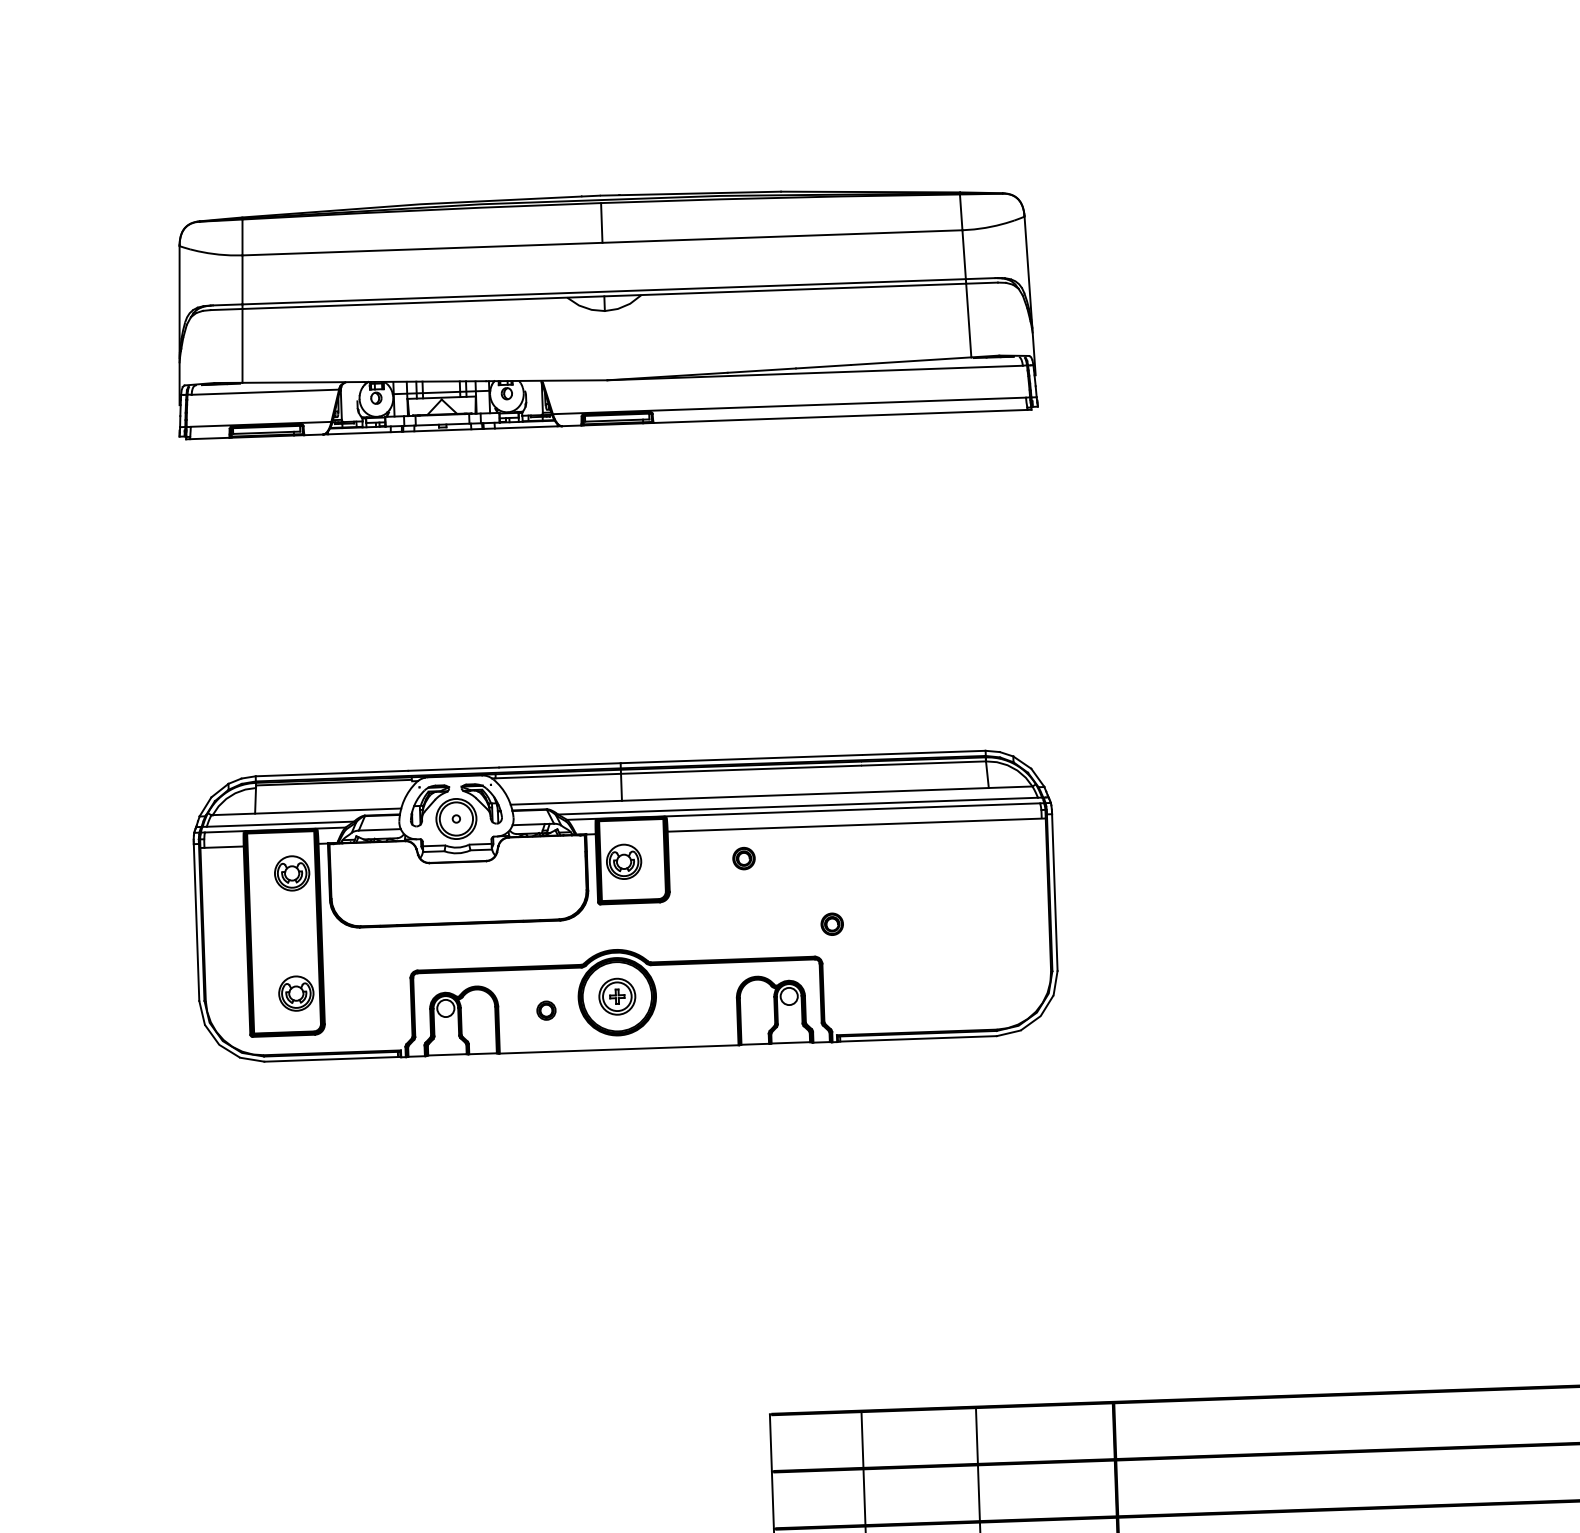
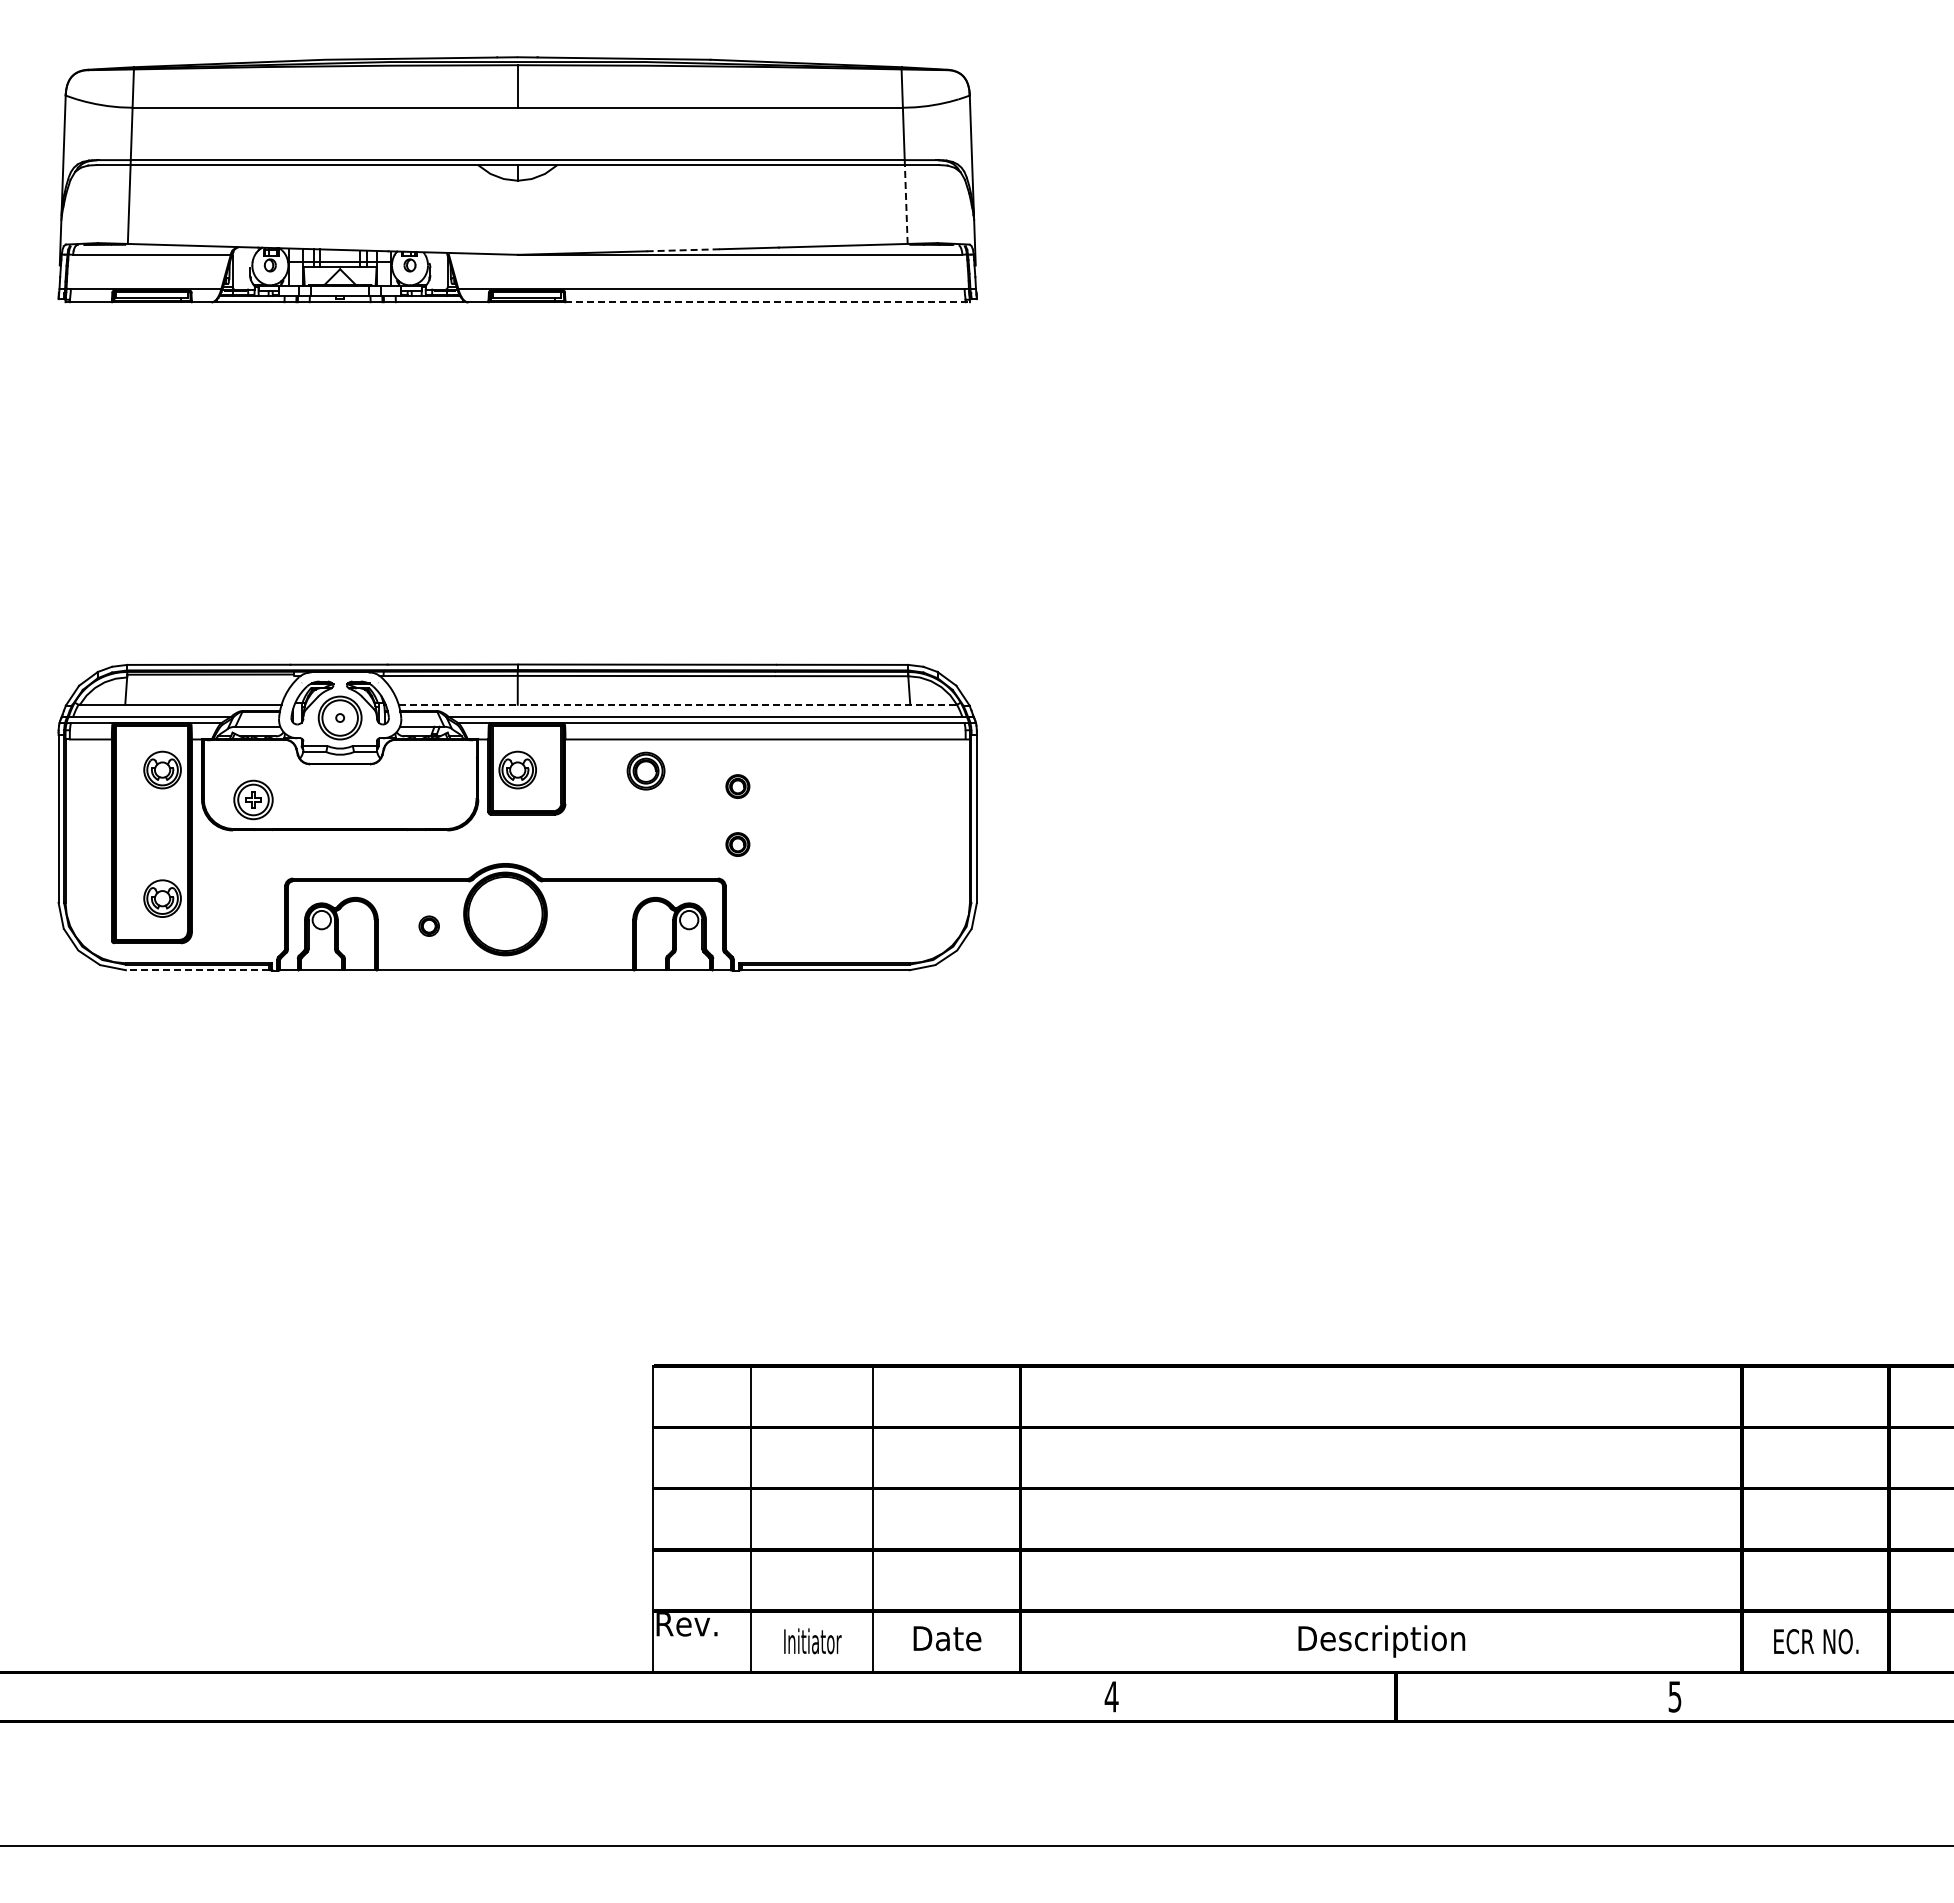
line: (968, 319) -> (906, 203), solid -> dashed
line: (762, 370) -> (683, 250), solid -> dashed
line: (843, 416) -> (768, 302), solid -> dashed
line: (772, 795) -> (678, 704), solid -> dashed
part: (743, 858) -> (645, 770), size x1.6
part: (830, 870) -> (737, 786), added
part: (617, 996) -> (253, 799), moved
line: (330, 1059) -> (196, 970), solid -> dashed

